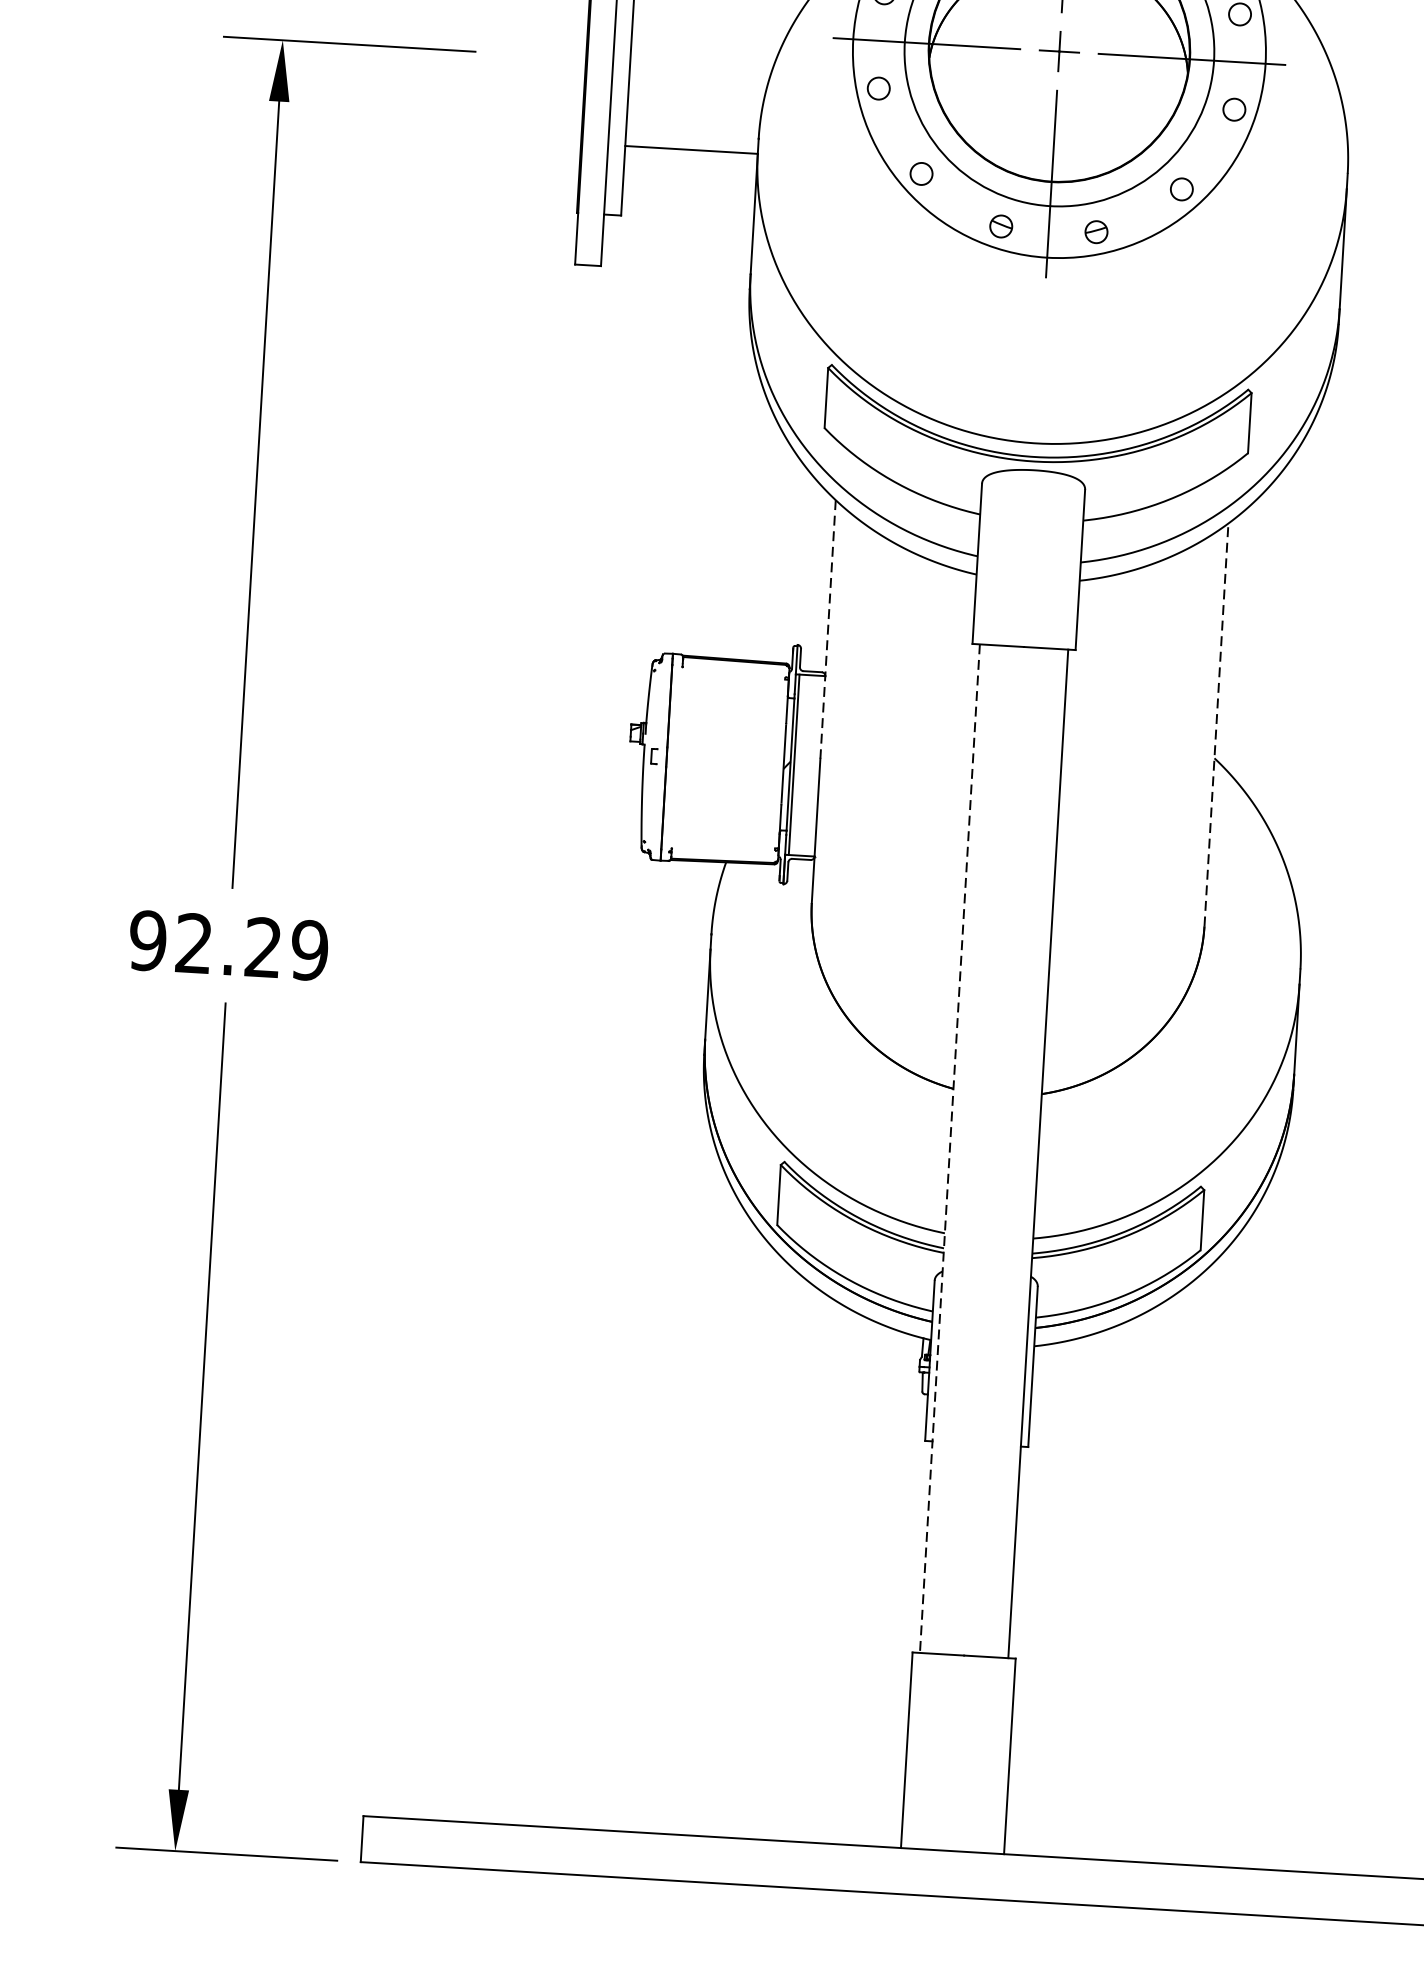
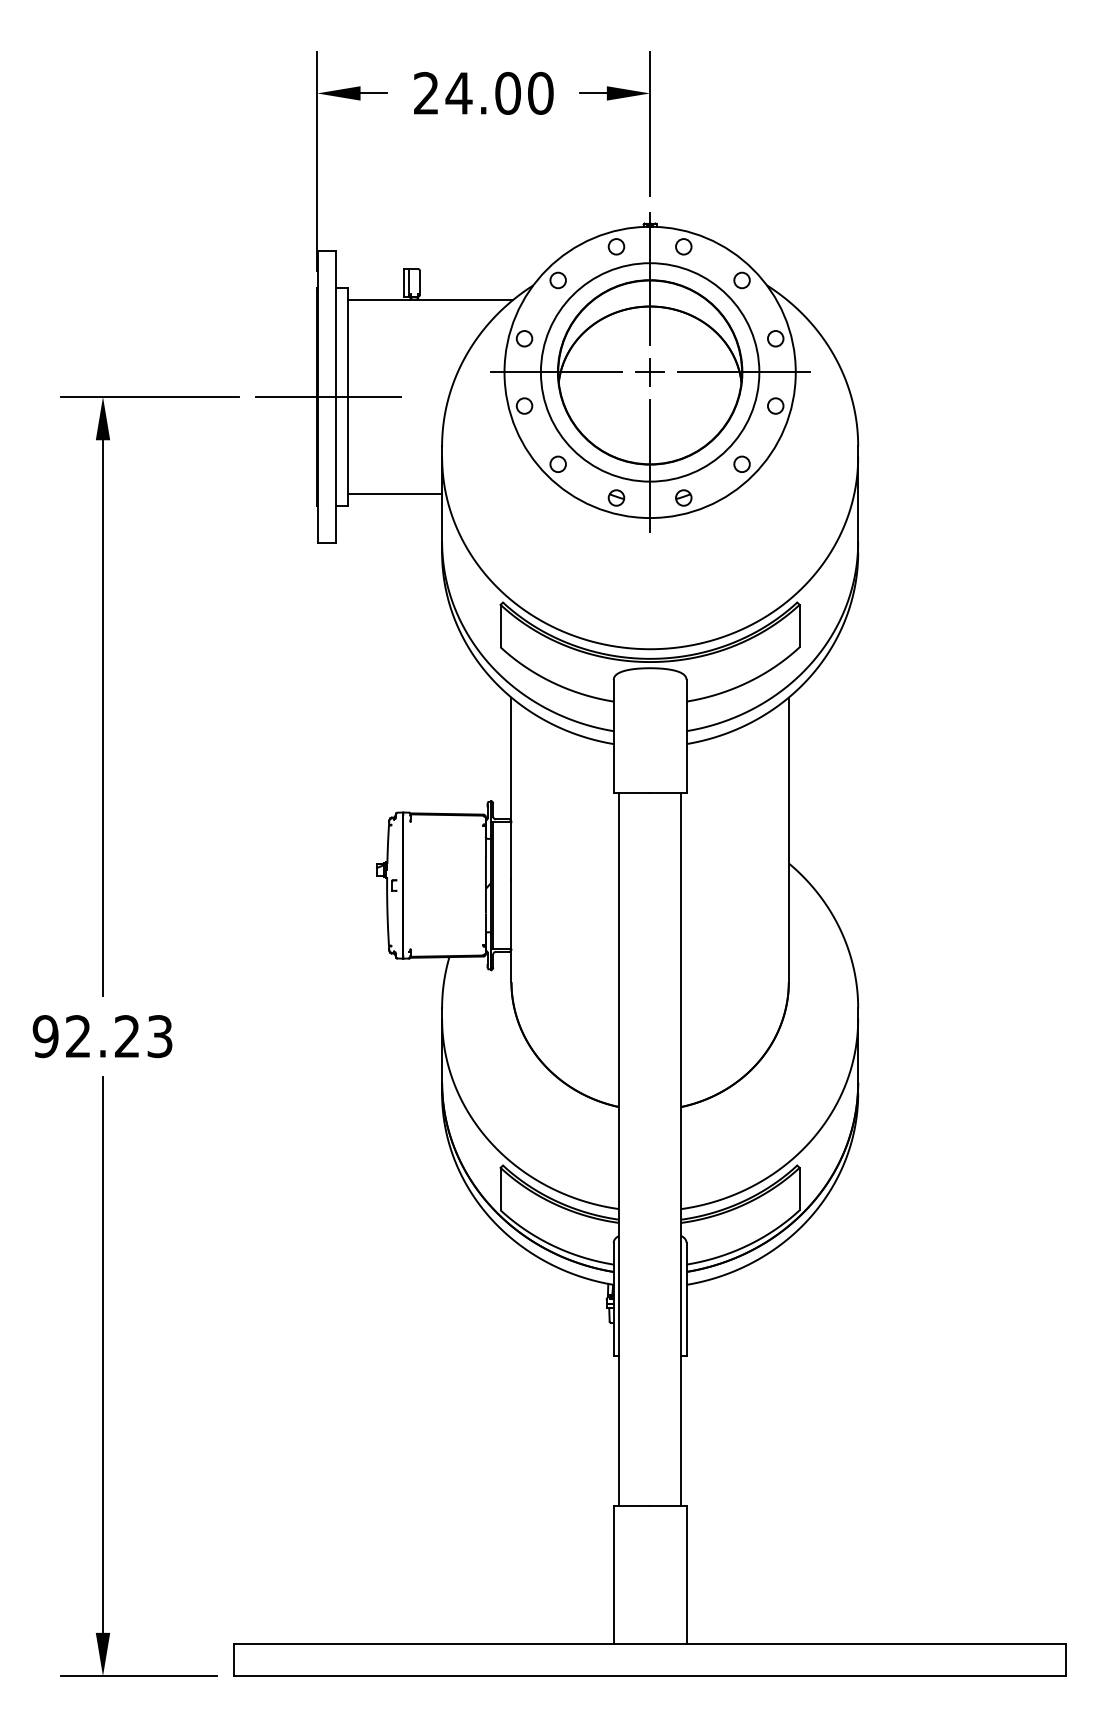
line: (602, 58) -> (328, 396), added
line: (691, 150) -> (395, 494), moved
line: (828, 630) -> (511, 789), dashed -> solid
line: (1216, 724) -> (788, 839), dashed -> solid
text: (309, 950) -> (159, 1036), 92.29 -> 92.23
line: (949, 1148) -> (618, 1149), dashed -> solid

